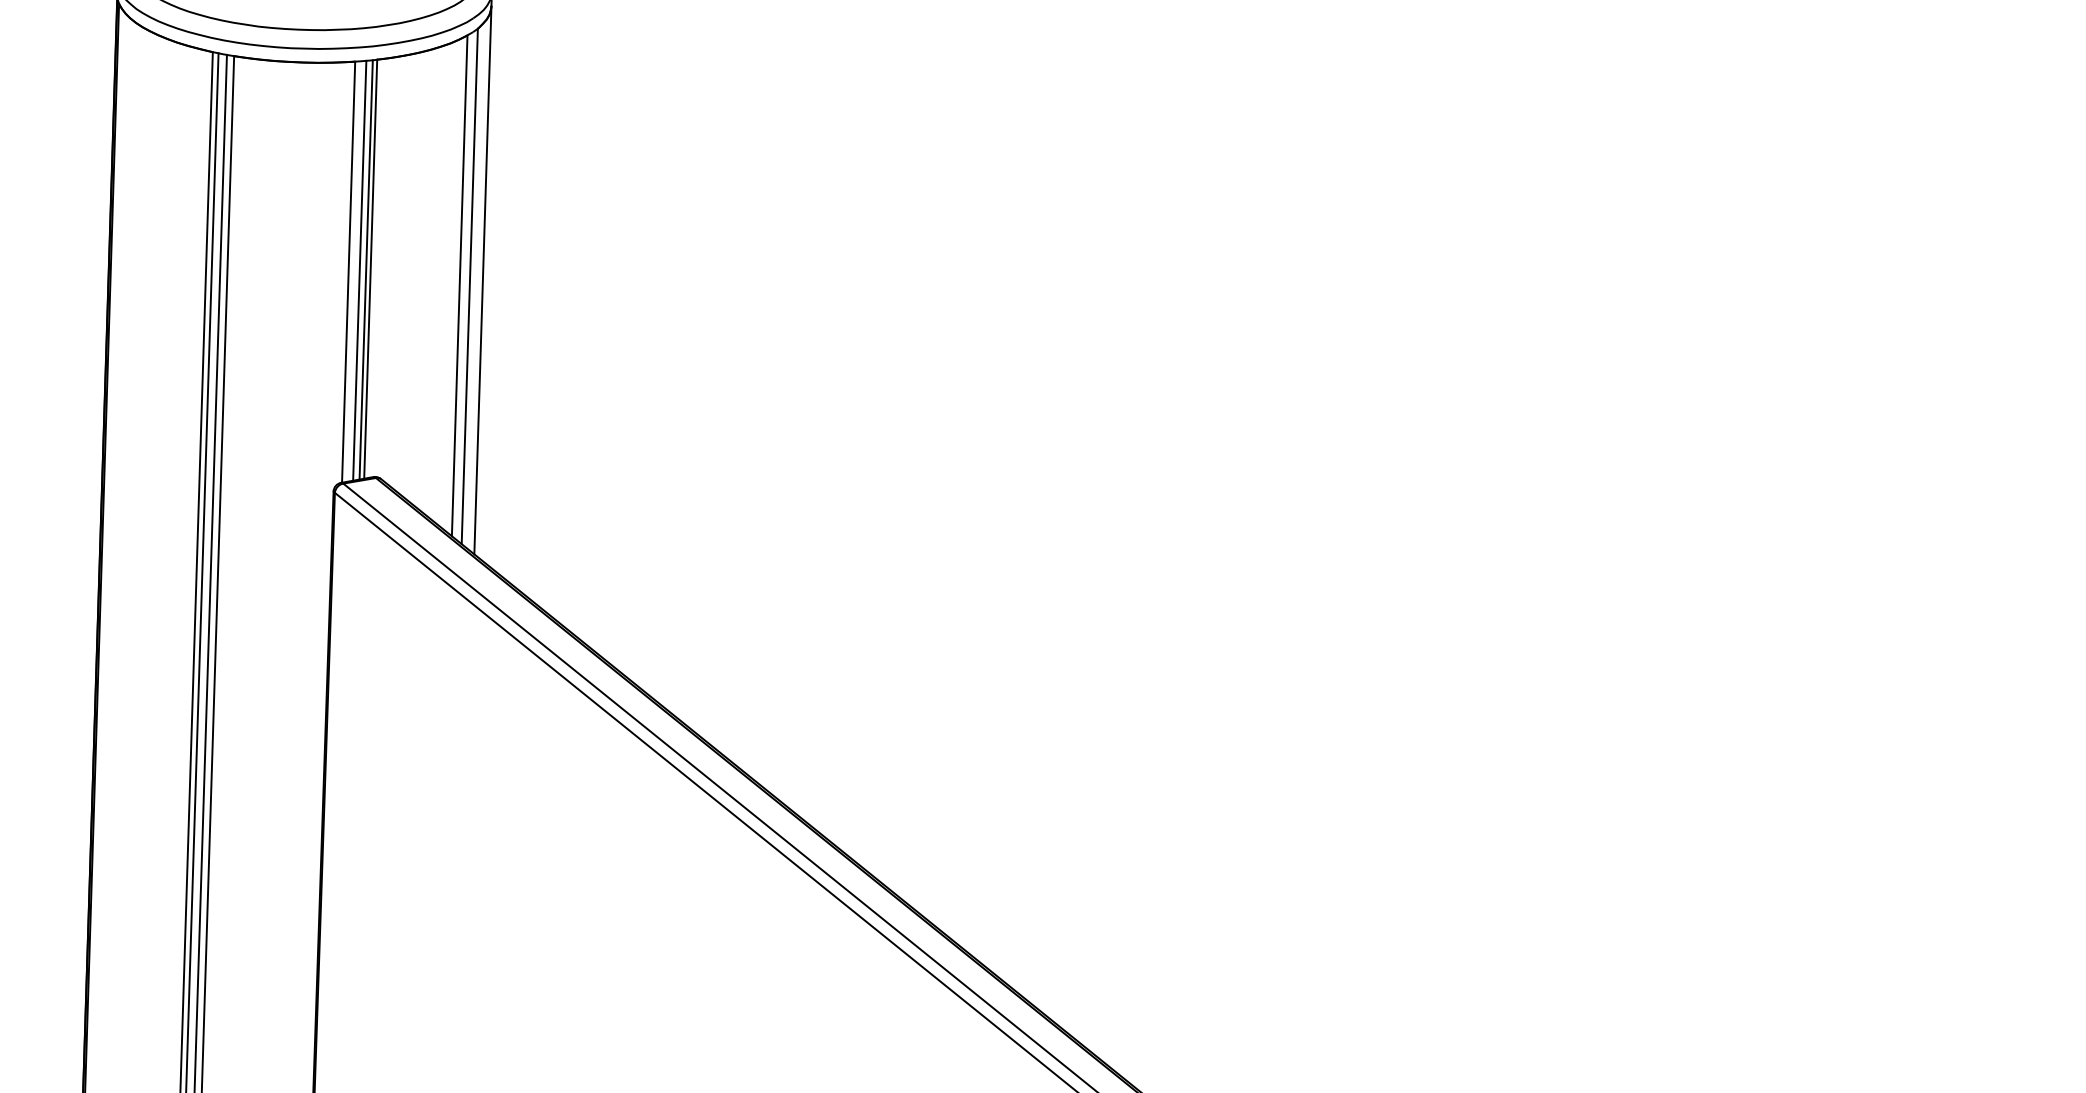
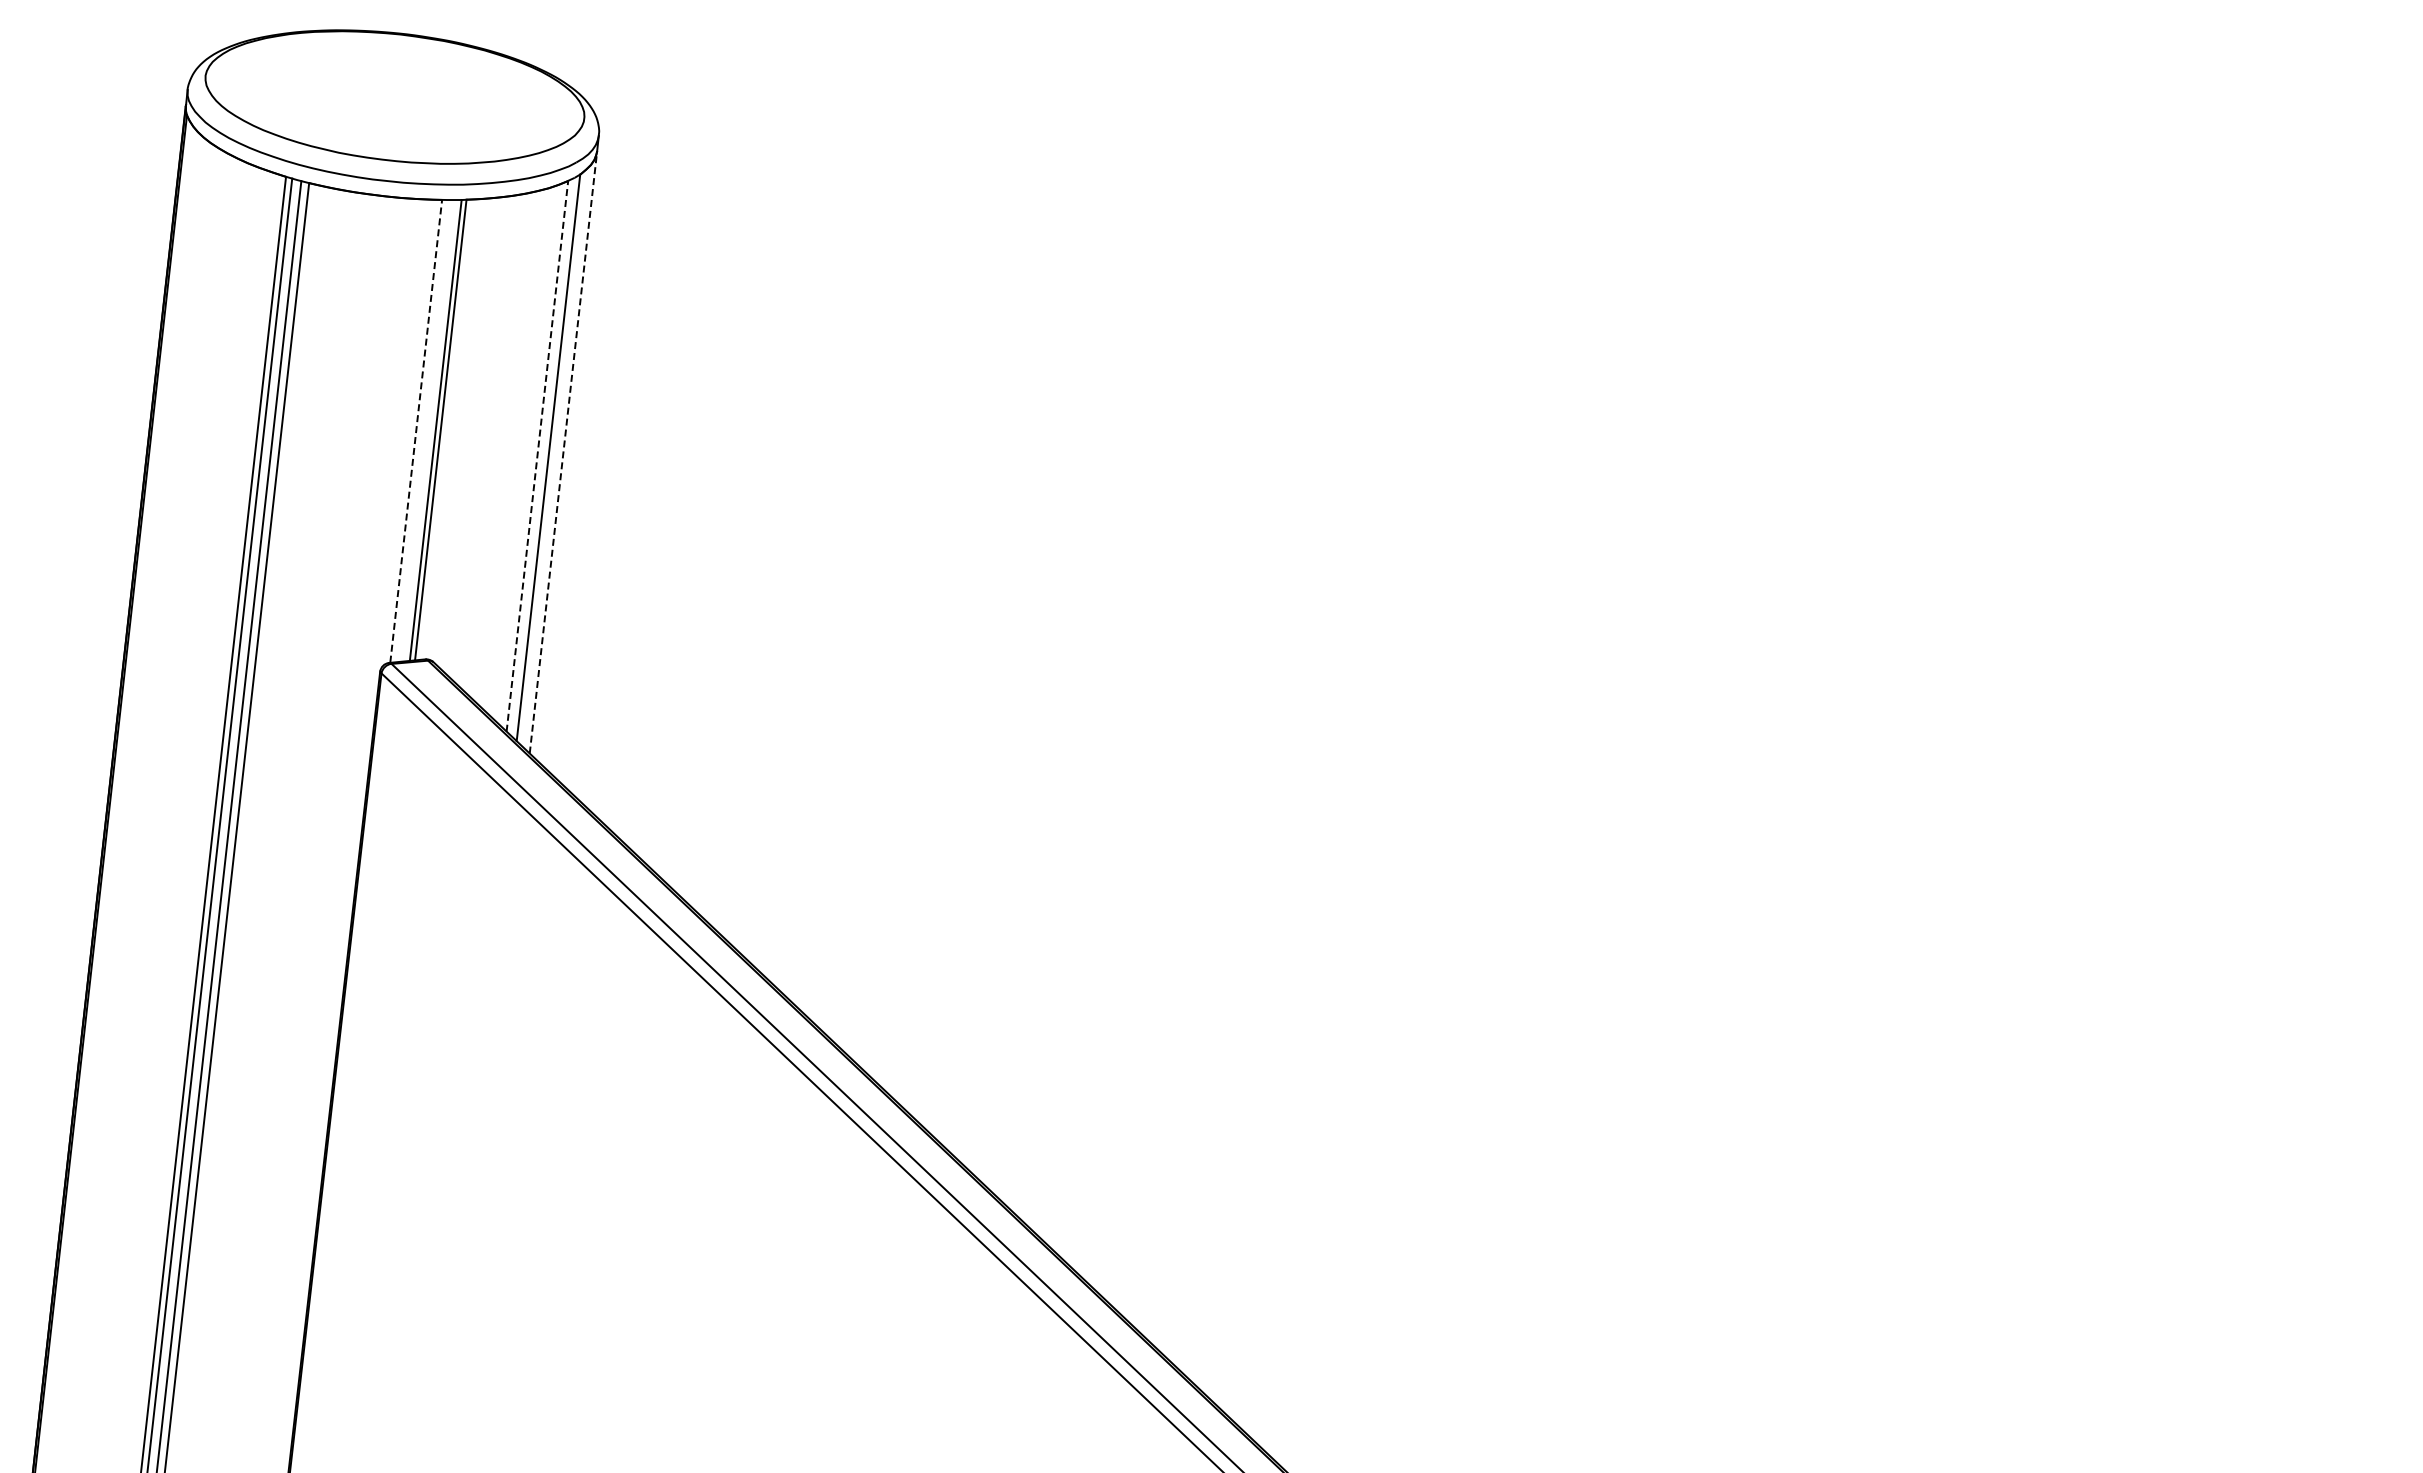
line: (359, 270) -> (428, 430), removed
line: (348, 272) -> (416, 431), solid -> dashed
line: (482, 279) -> (563, 451), solid -> dashed
line: (459, 285) -> (537, 455), solid -> dashed

